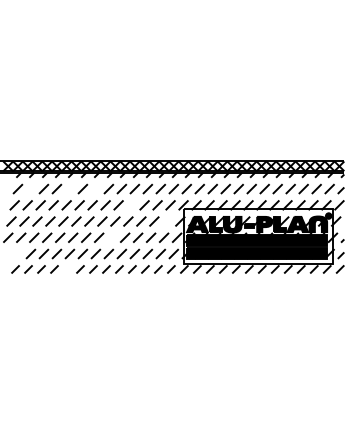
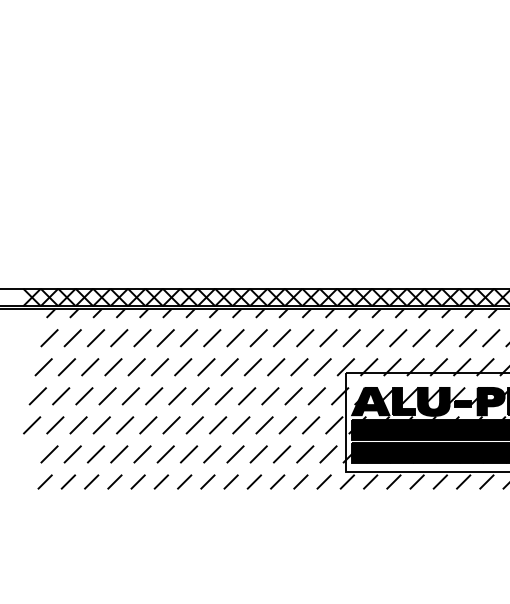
line: (30, 188) -> (71, 337), added
line: (69, 188) -> (141, 337), added
line: (95, 188) -> (188, 337), added
line: (131, 205) -> (252, 367), added
line: (167, 221) -> (317, 396), added
line: (112, 237) -> (218, 424), added
line: (17, 253) -> (48, 453), added
line: (67, 269) -> (138, 482), added

